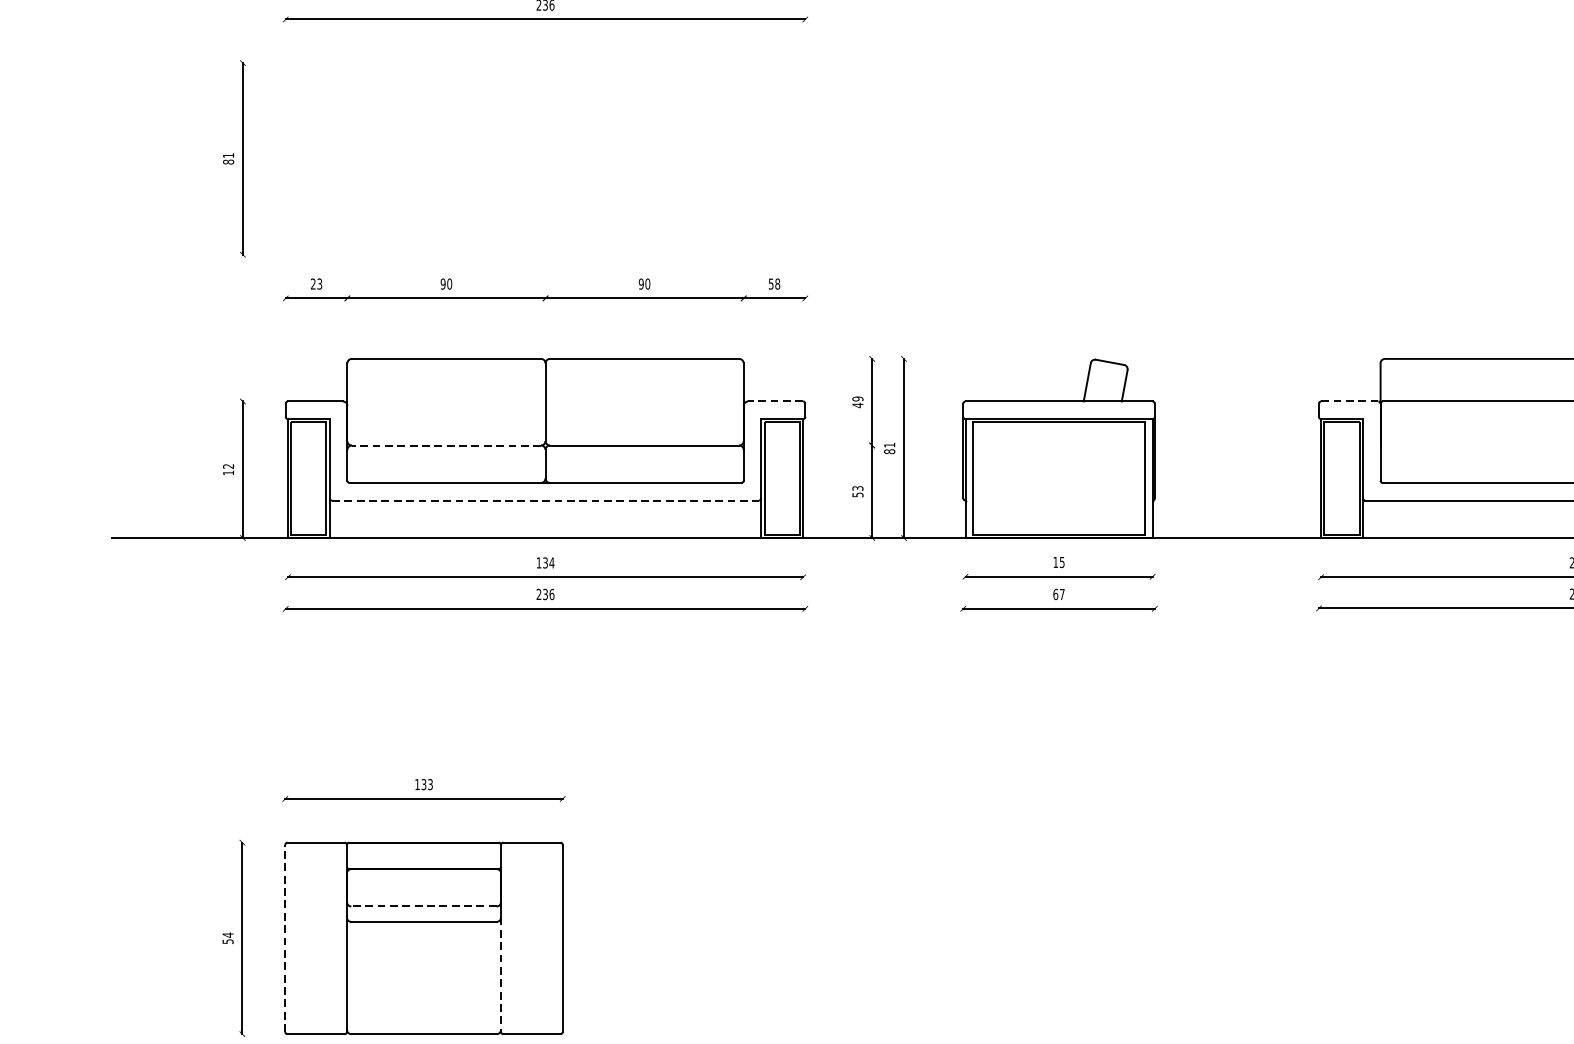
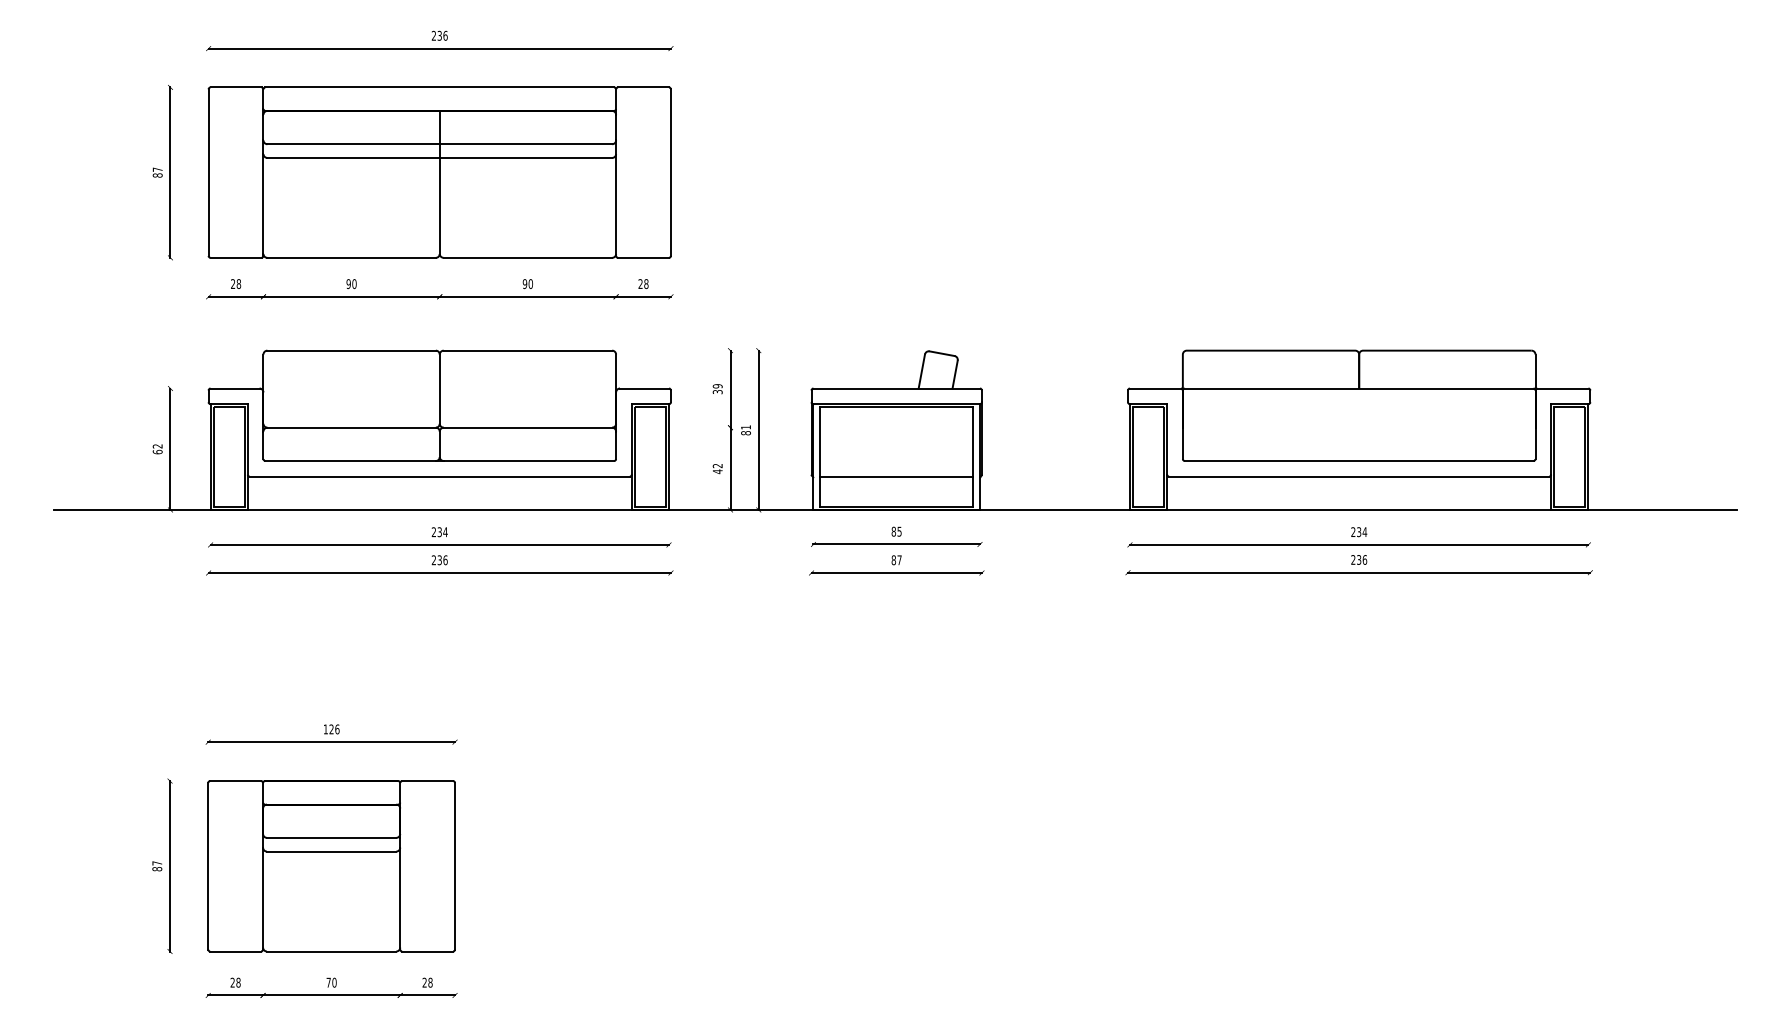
text: (228, 155) -> (157, 169), 81 -> 87
part: (545, 158) -> (439, 172), added
text: (319, 283) -> (238, 283), 23 -> 28
text: (771, 284) -> (640, 284), 58 -> 28
line: (775, 401) -> (644, 388), dashed -> solid
line: (1349, 401) -> (1155, 388), dashed -> solid
text: (857, 404) -> (717, 391), 49 -> 39
line: (446, 445) -> (351, 427), dashed -> solid
text: (228, 472) -> (157, 451), 12 -> 62
text: (857, 491) -> (717, 468), 53 -> 42
line: (546, 500) -> (440, 476), dashed -> solid
line: (1058, 500) -> (896, 476), added
text: (538, 562) -> (433, 531), 134 -> 234
text: (1055, 562) -> (893, 531), 15 -> 85
text: (1055, 593) -> (893, 559), 67 -> 87
text: (427, 784) -> (334, 729), 133 -> 126
line: (423, 906) -> (331, 837), dashed -> solid
line: (285, 937) -> (208, 865), dashed -> solid
text: (228, 938) -> (157, 866), 54 -> 87
line: (501, 974) -> (400, 898), dashed -> solid

